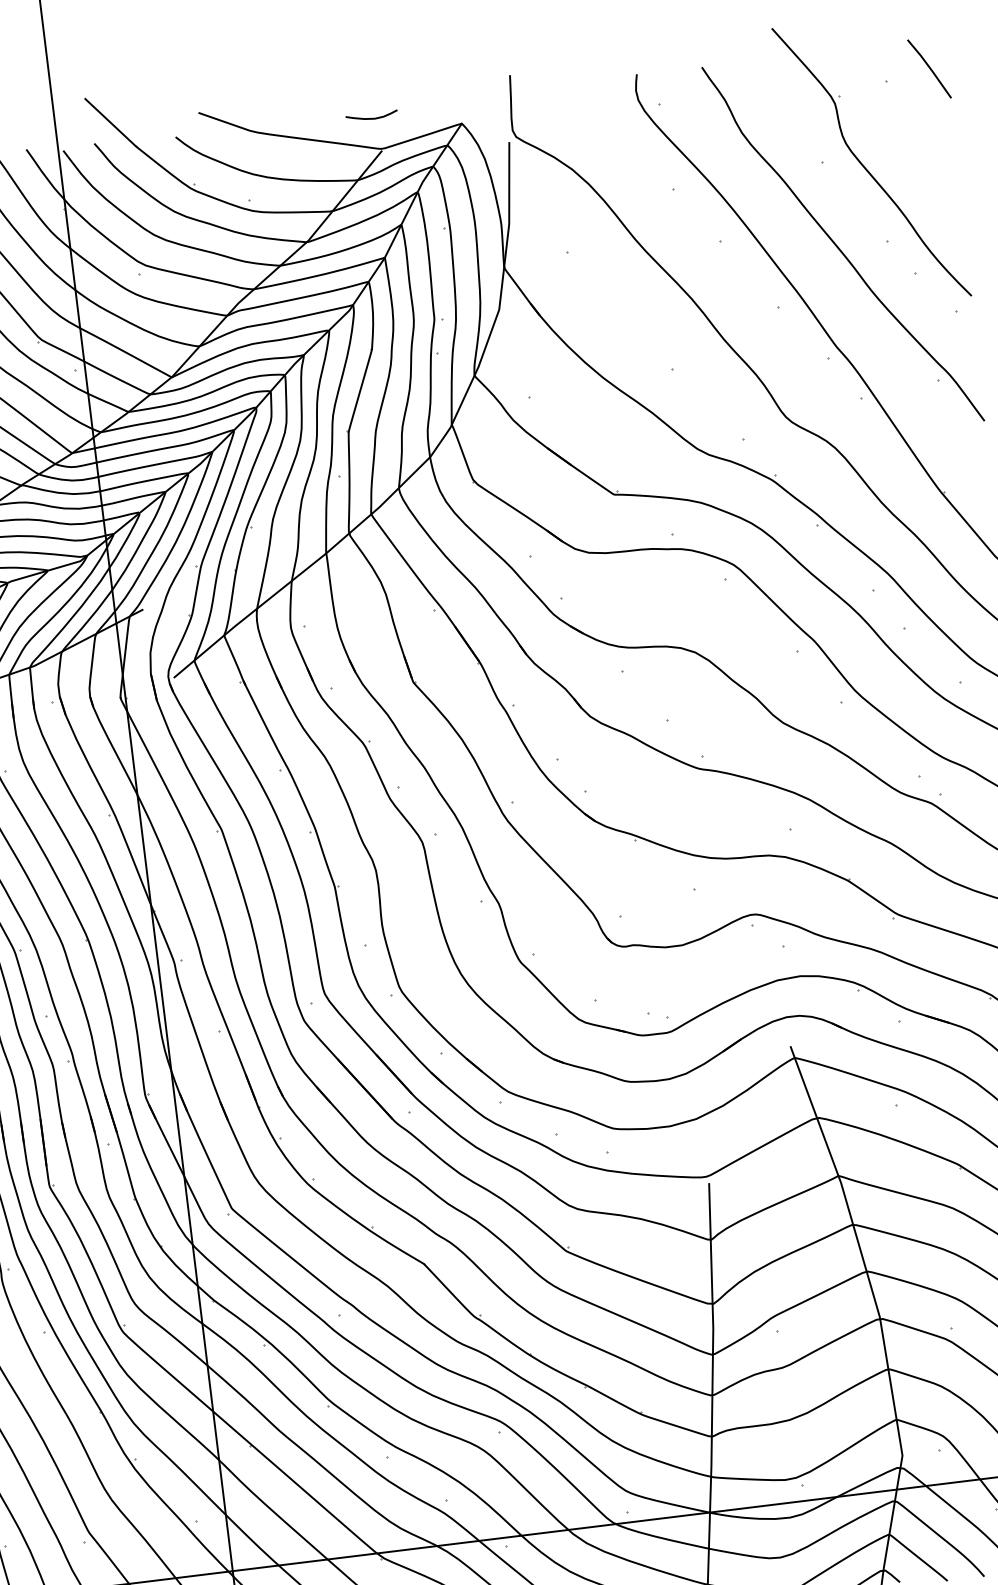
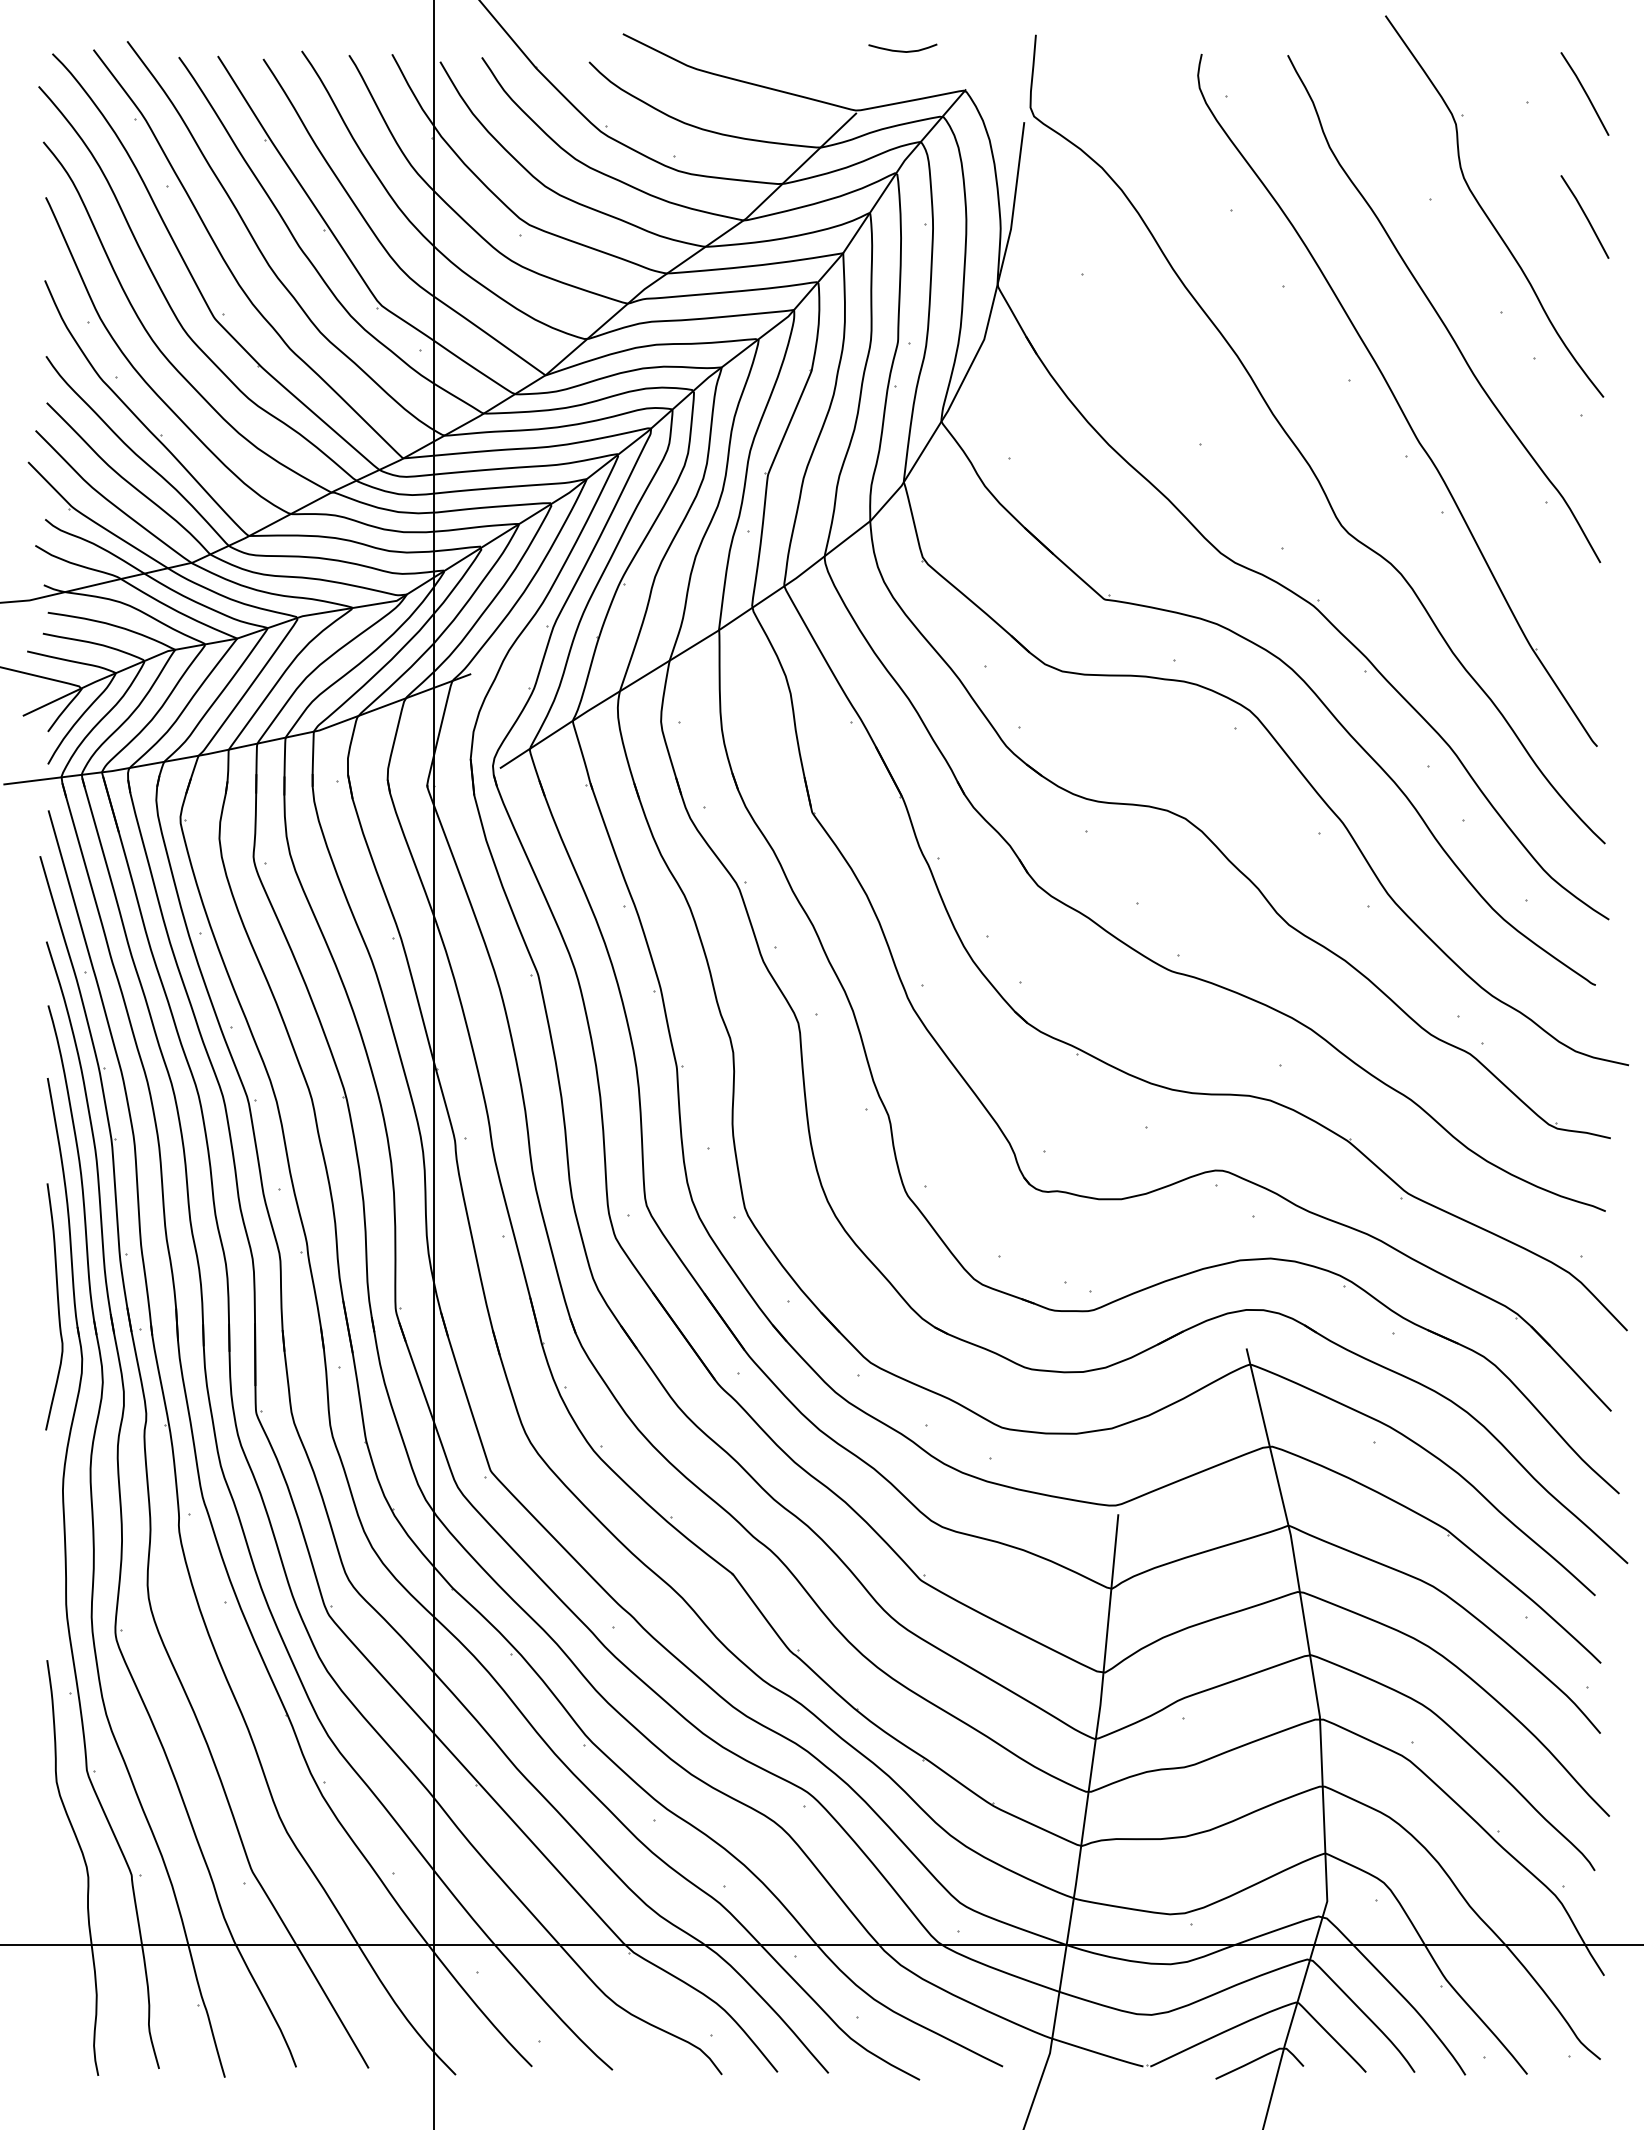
curve: (371, 117) -> (902, 50), moved
line: (940, 160) -> (1584, 215), added

